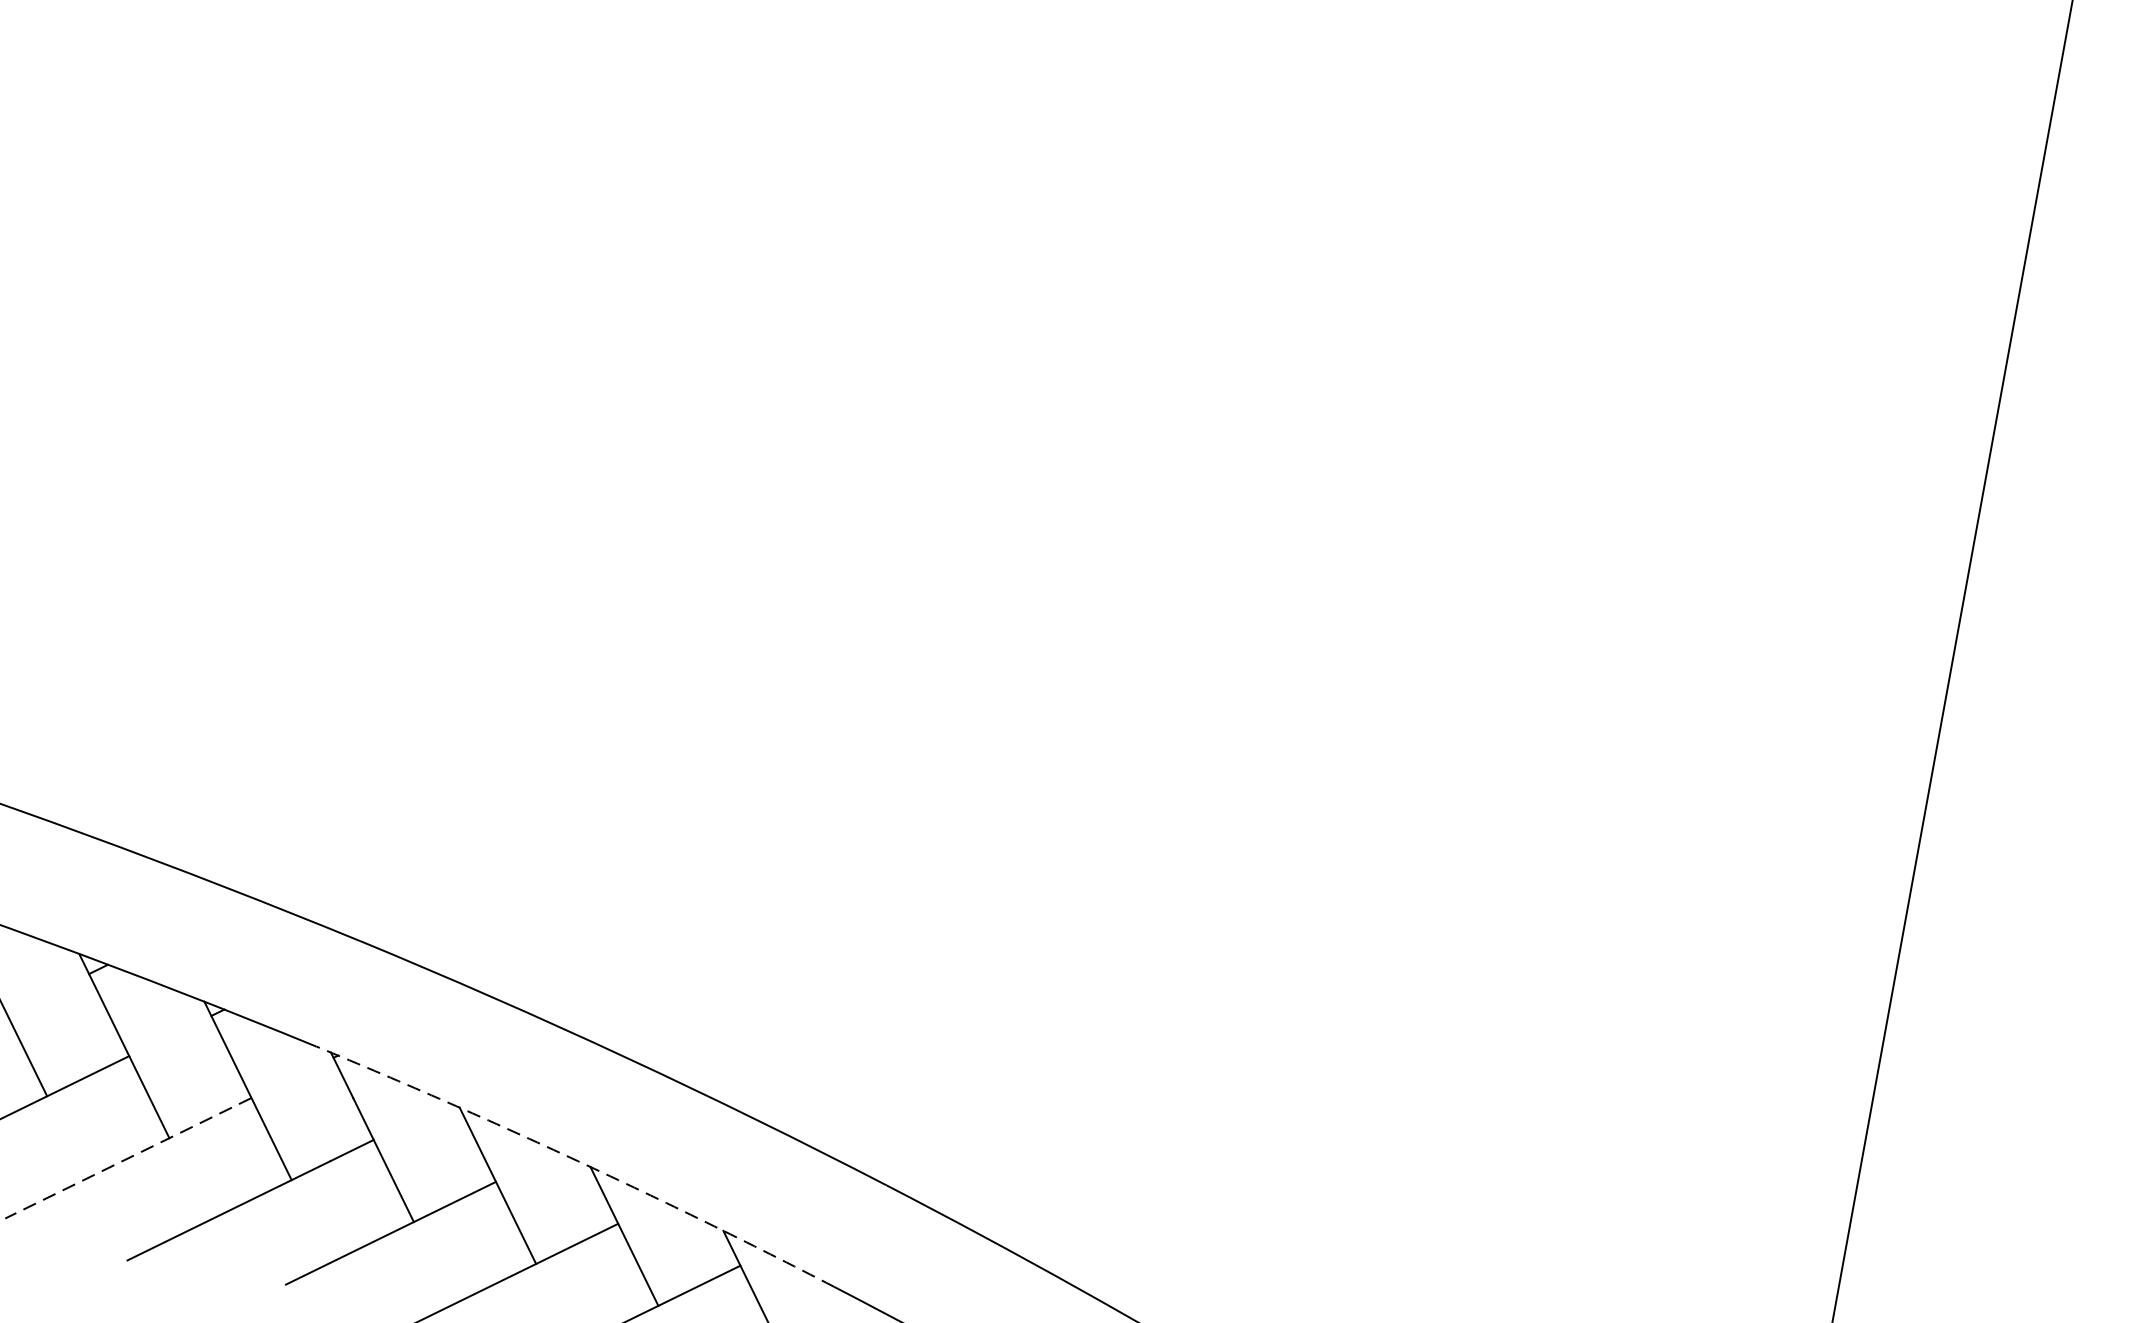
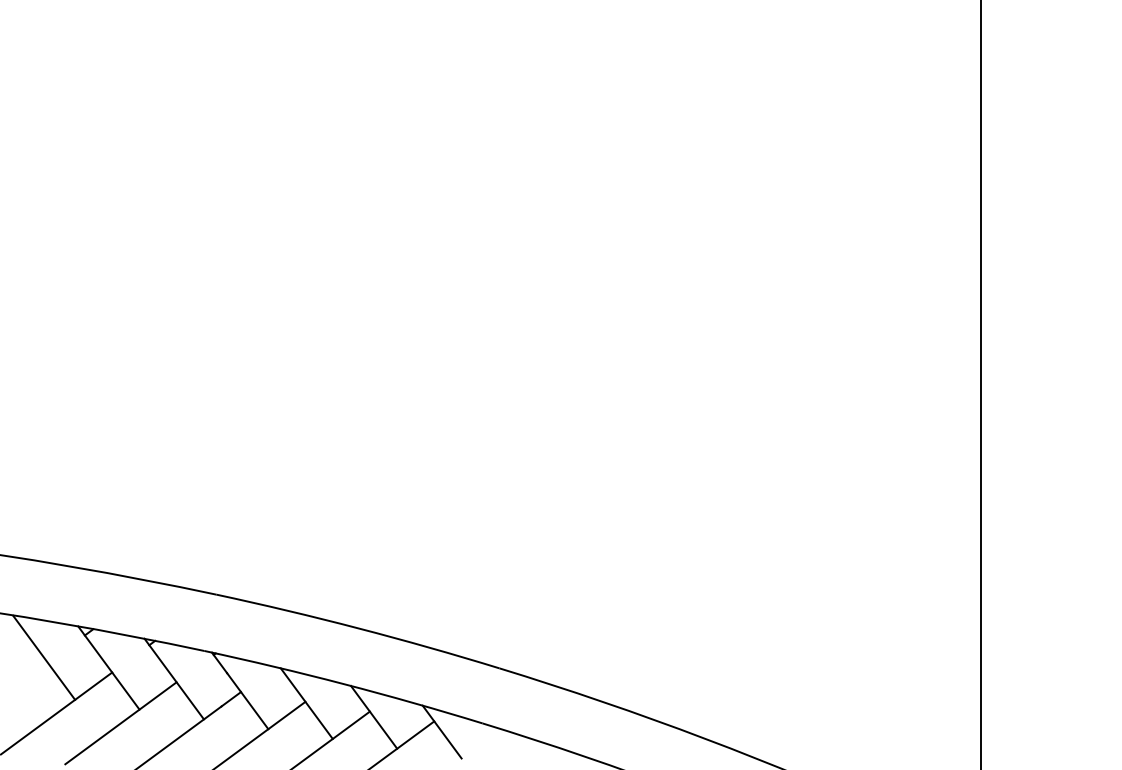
line: (127, 1158) -> (120, 723), dashed -> solid
arc: (578, 1161) -> (344, 684), dashed -> solid

